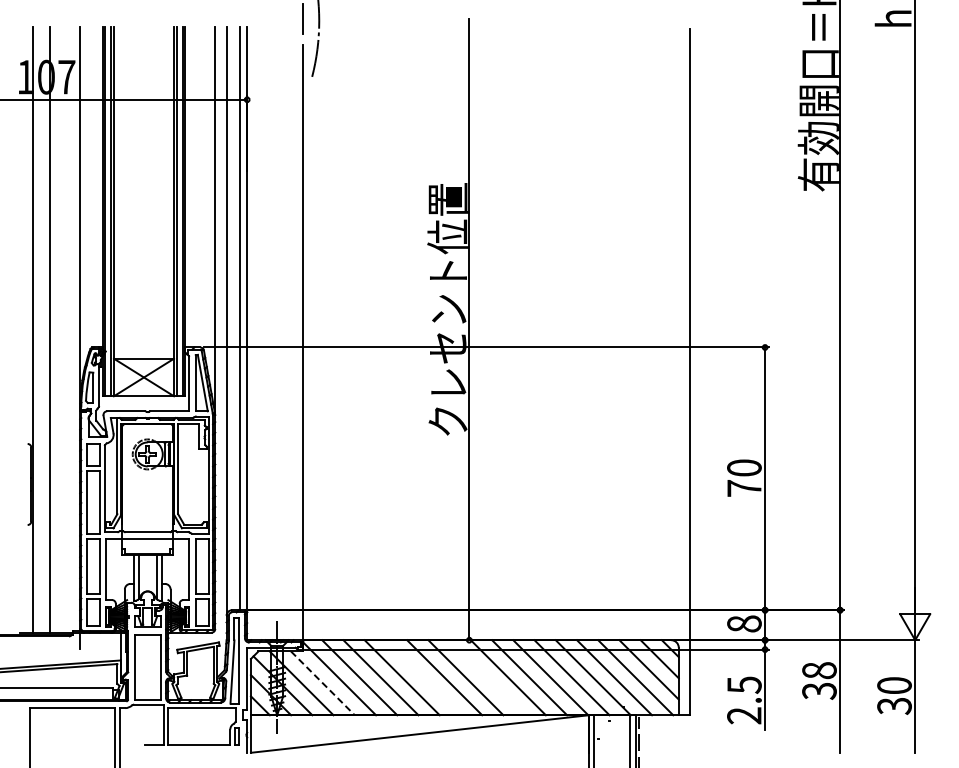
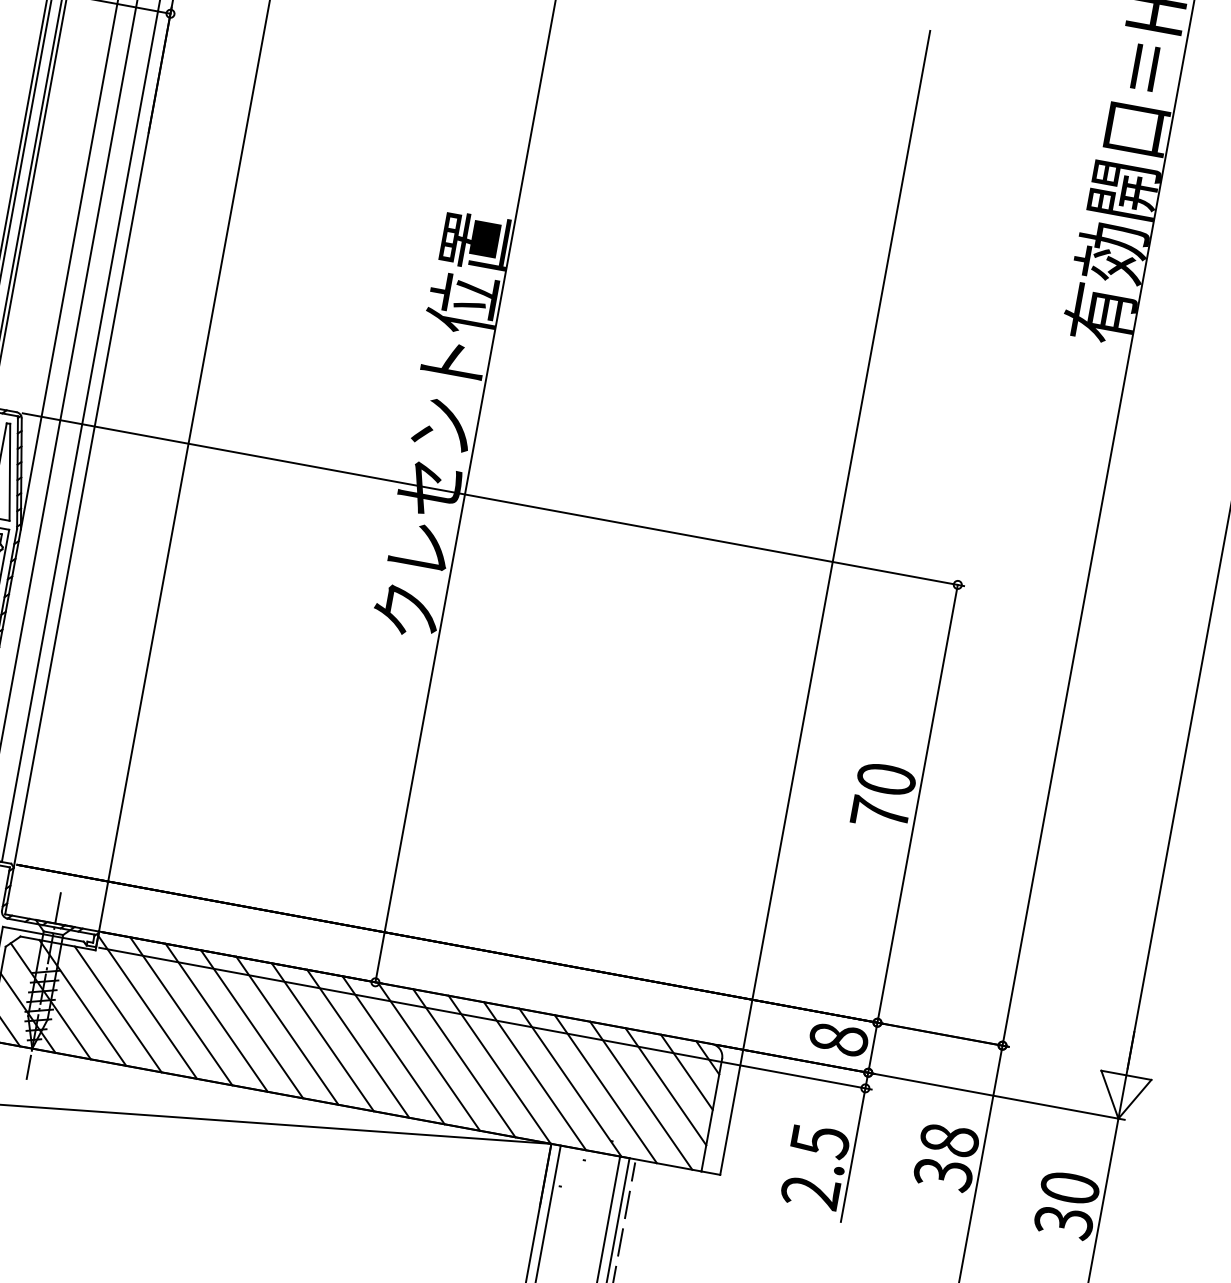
line: (422, 677) -> (285, 1030), added
line: (486, 677) -> (392, 1049), added
line: (323, 683) -> (119, 1009), dashed -> solid

